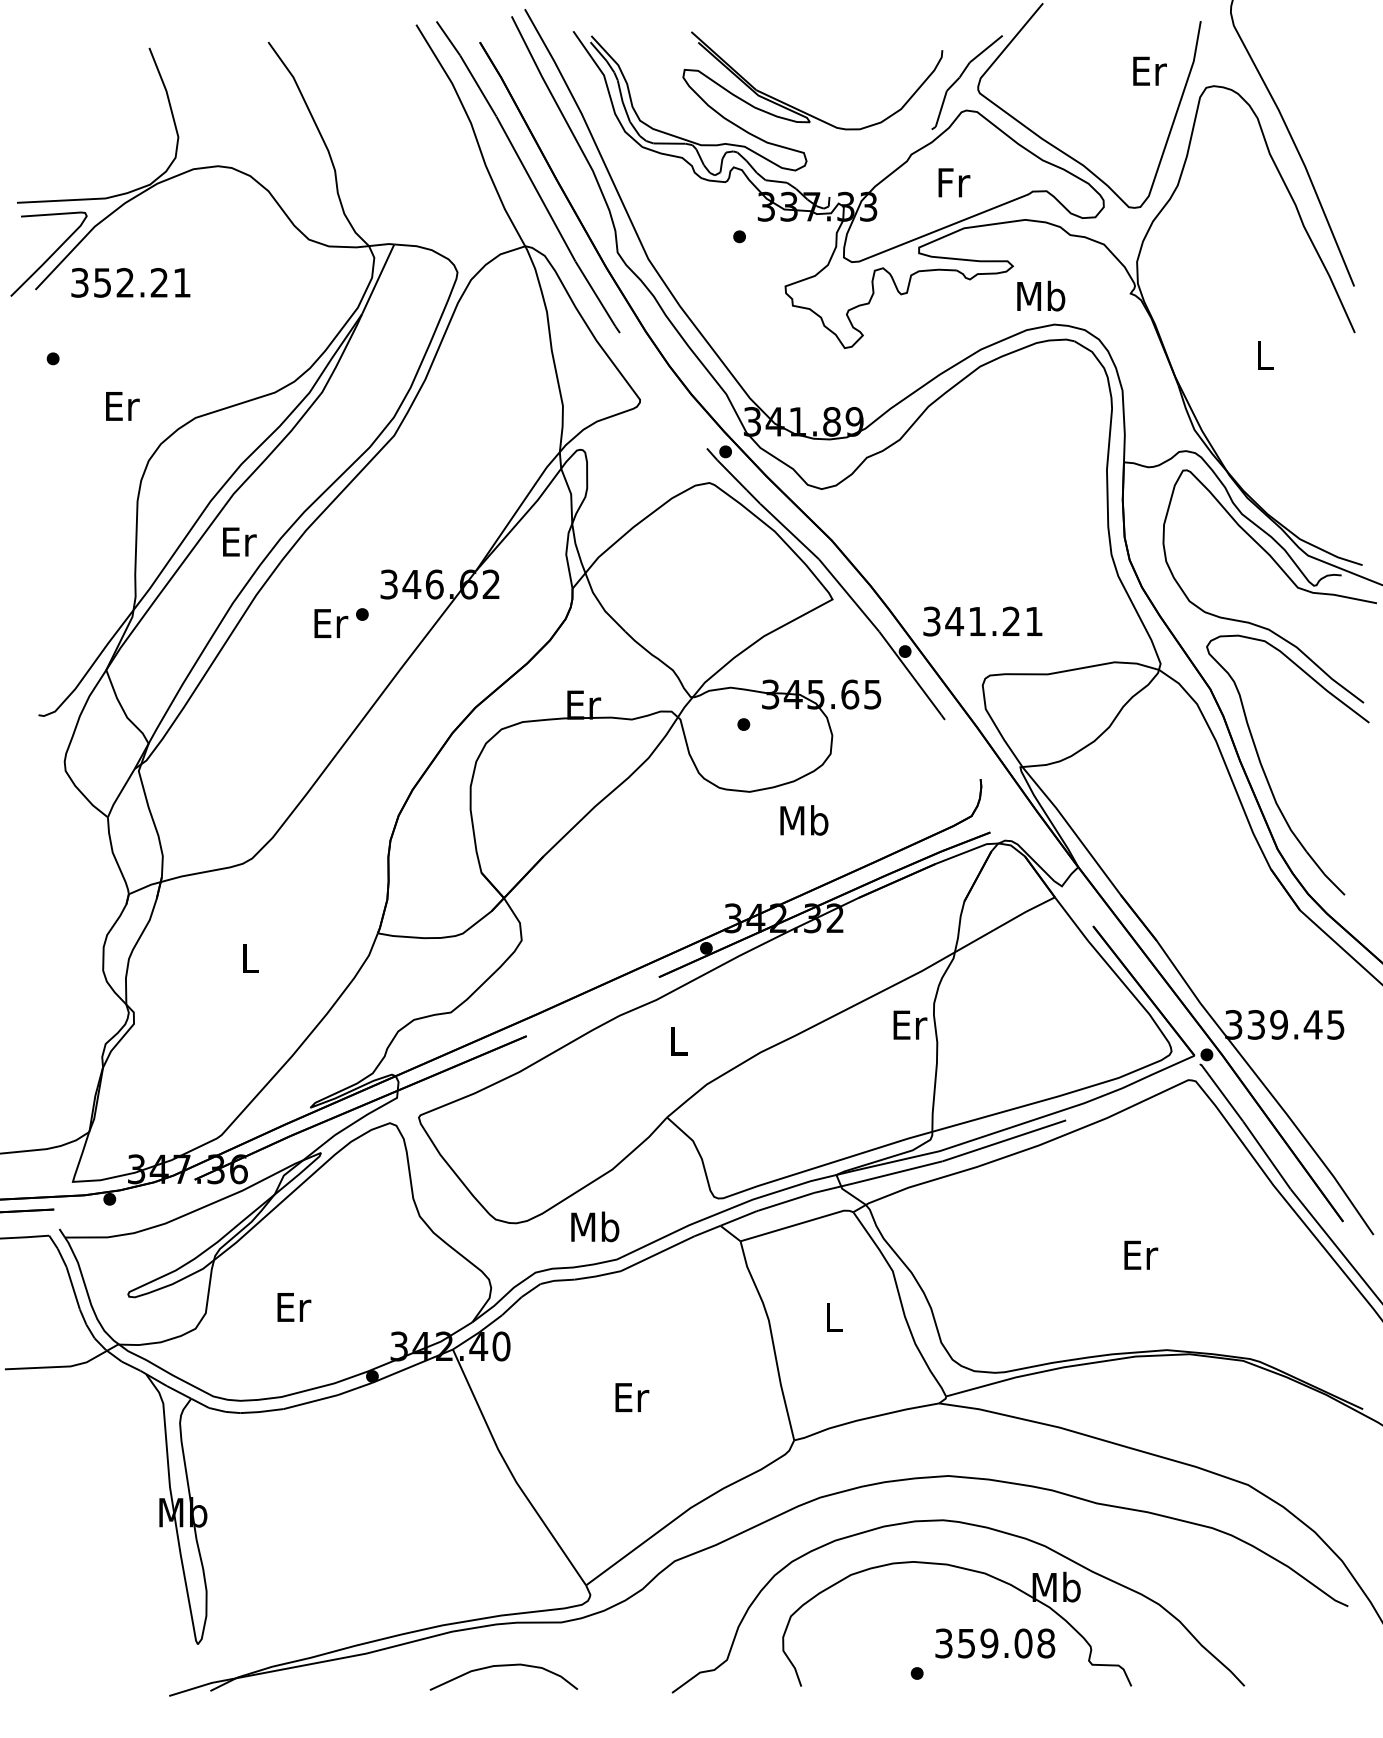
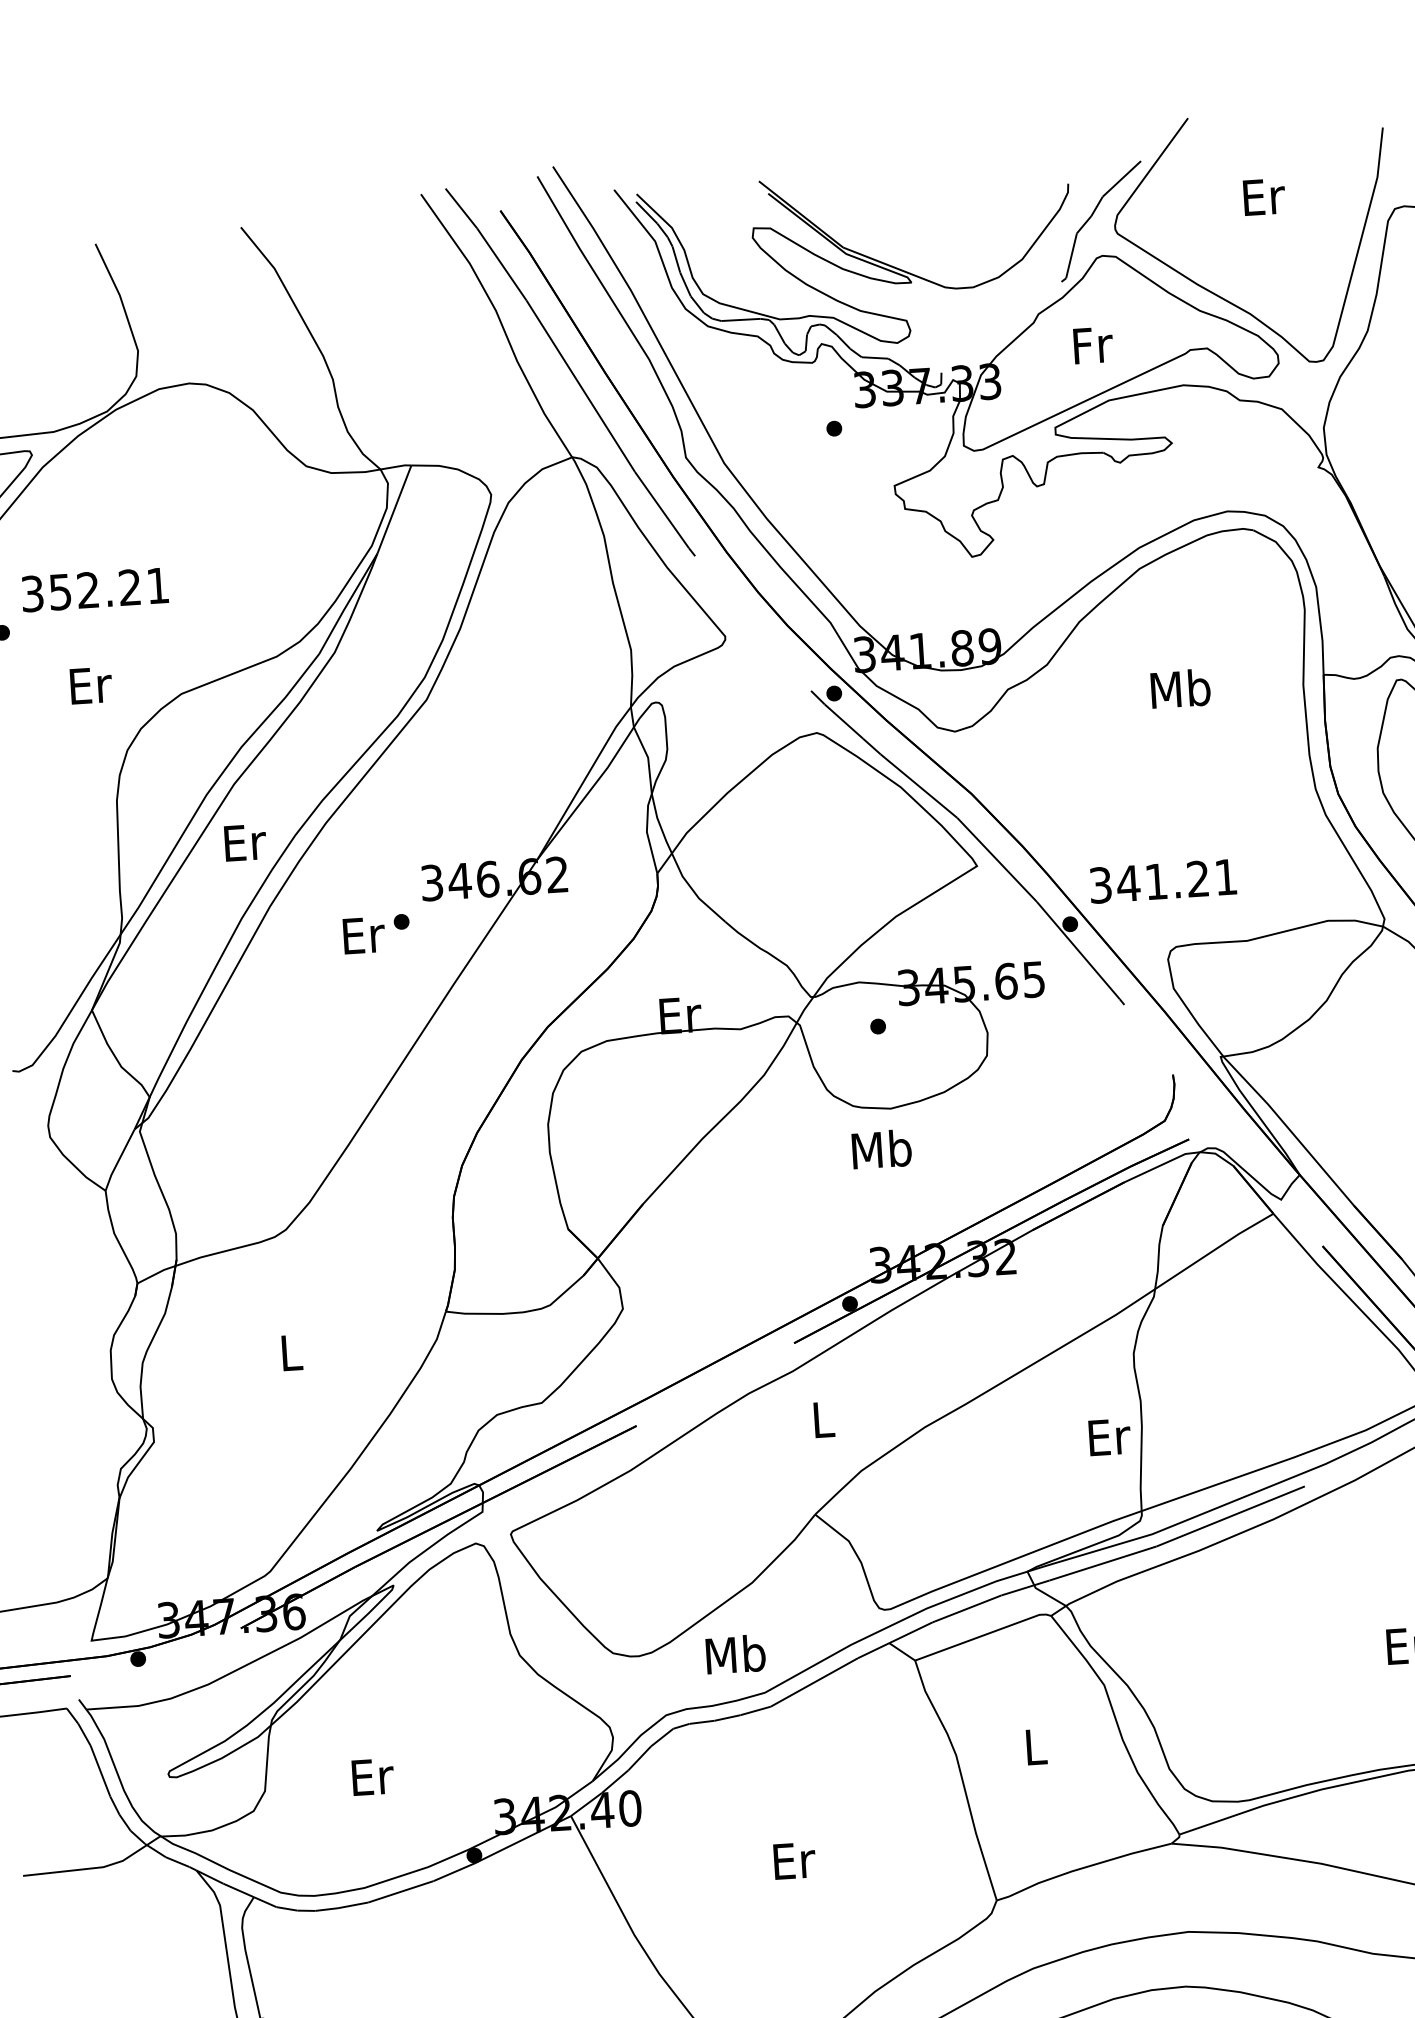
text: (1149, 70) -> (1263, 196), moved
text: (130, 282) -> (94, 589), moved
text: (1041, 295) -> (1181, 687), moved
text: (804, 820) -> (882, 1149), moved
text: (910, 1024) -> (1109, 1436), moved

